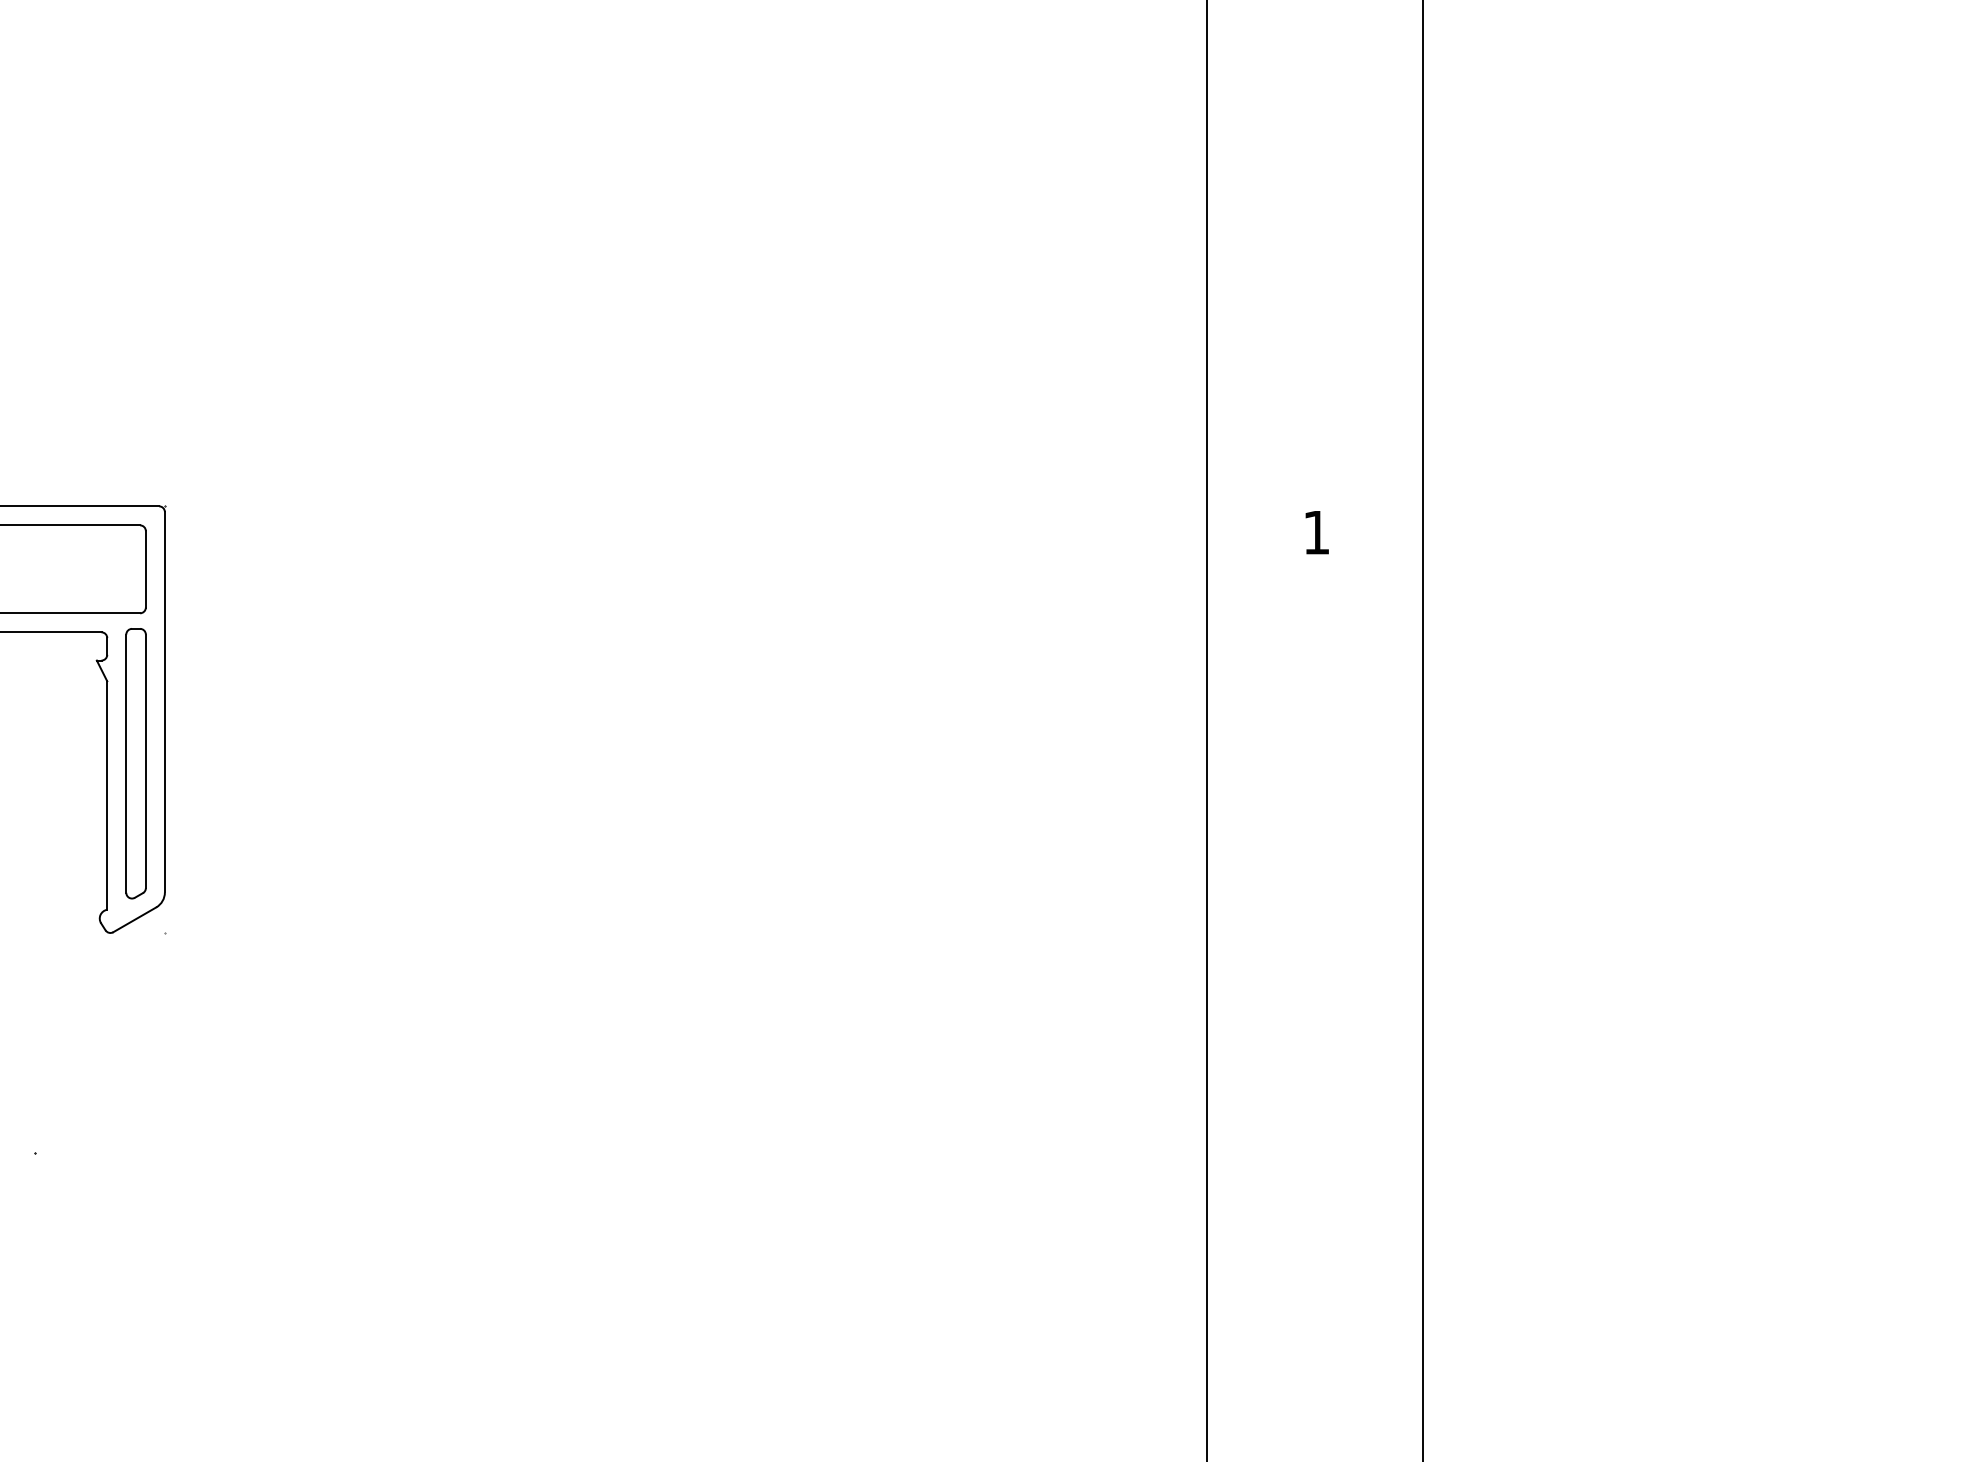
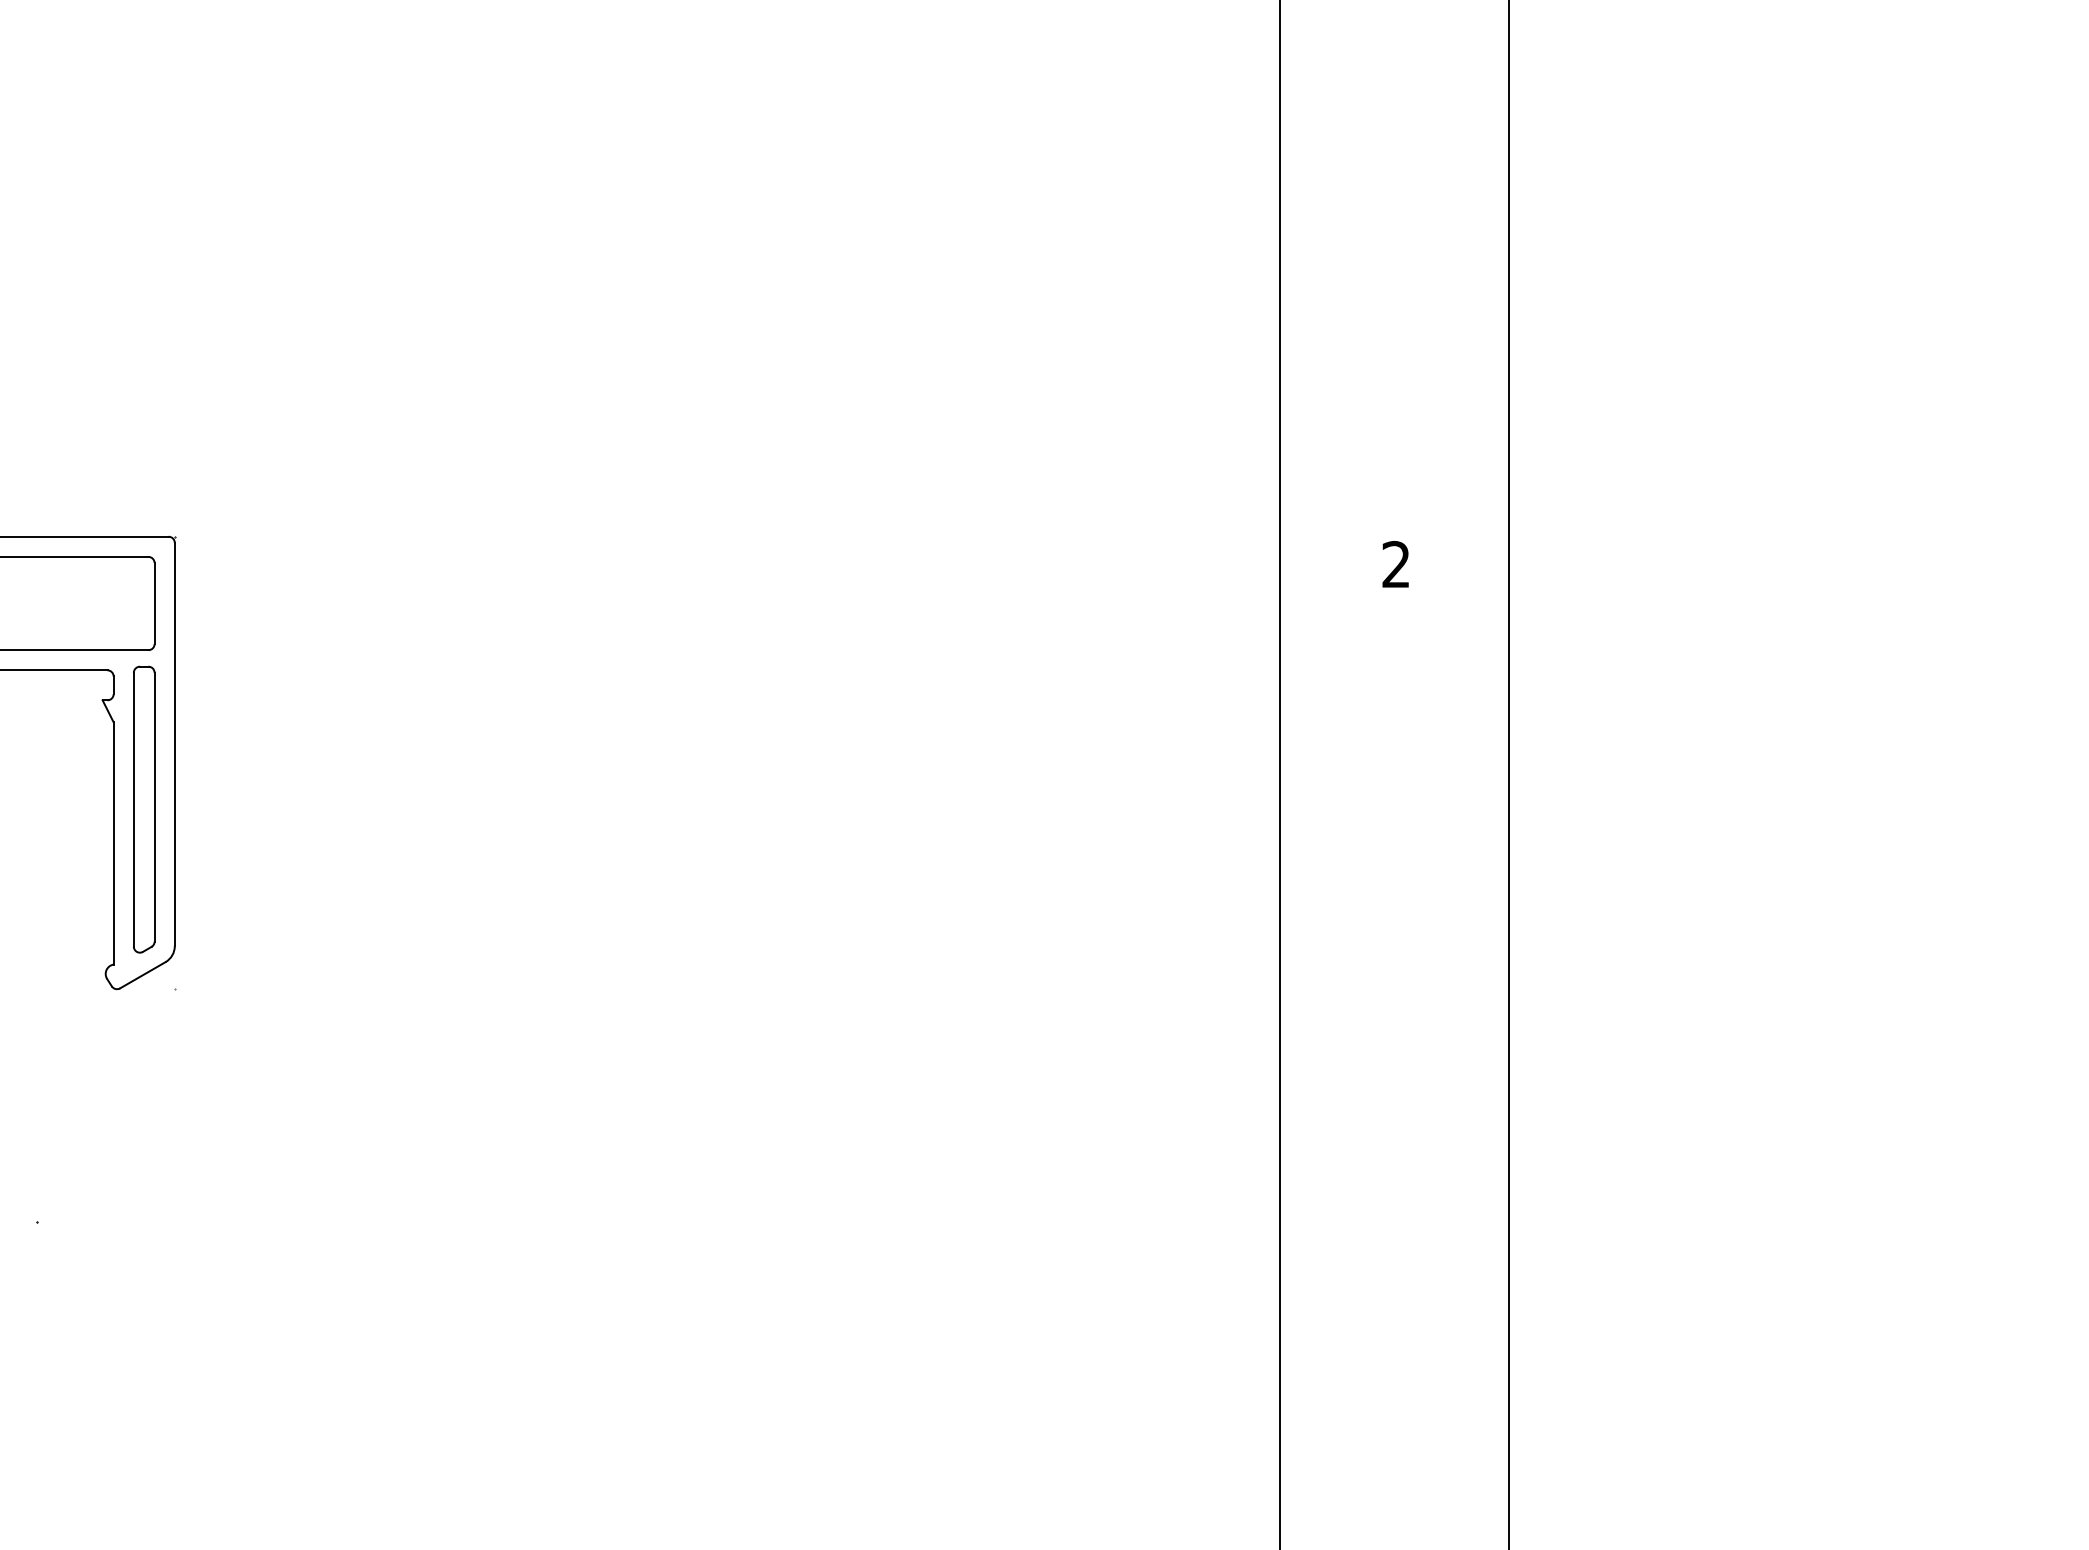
text: (1315, 532) -> (1394, 564), 1 -> 2

